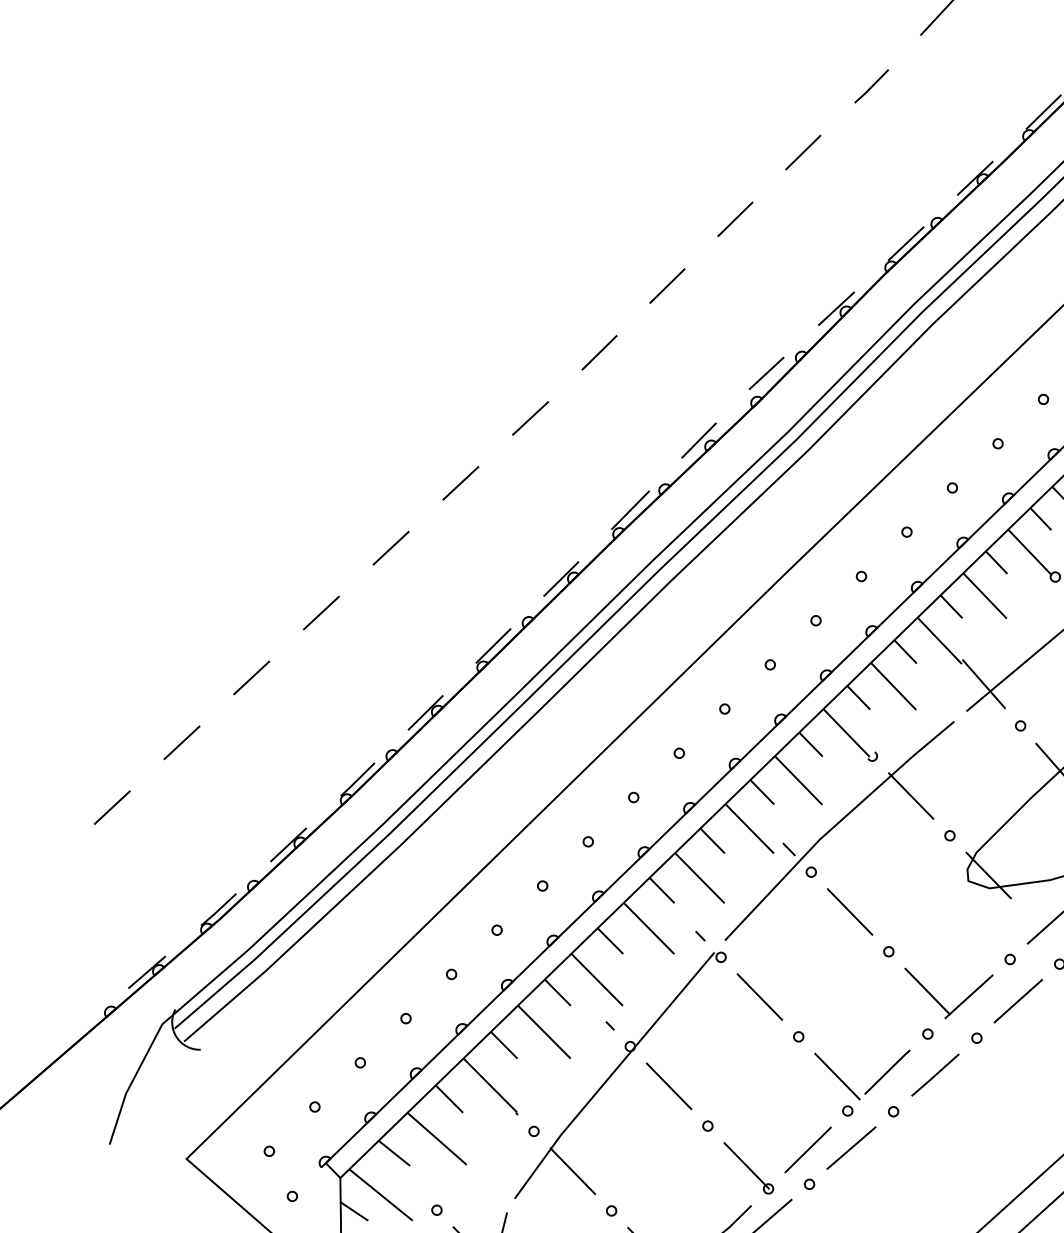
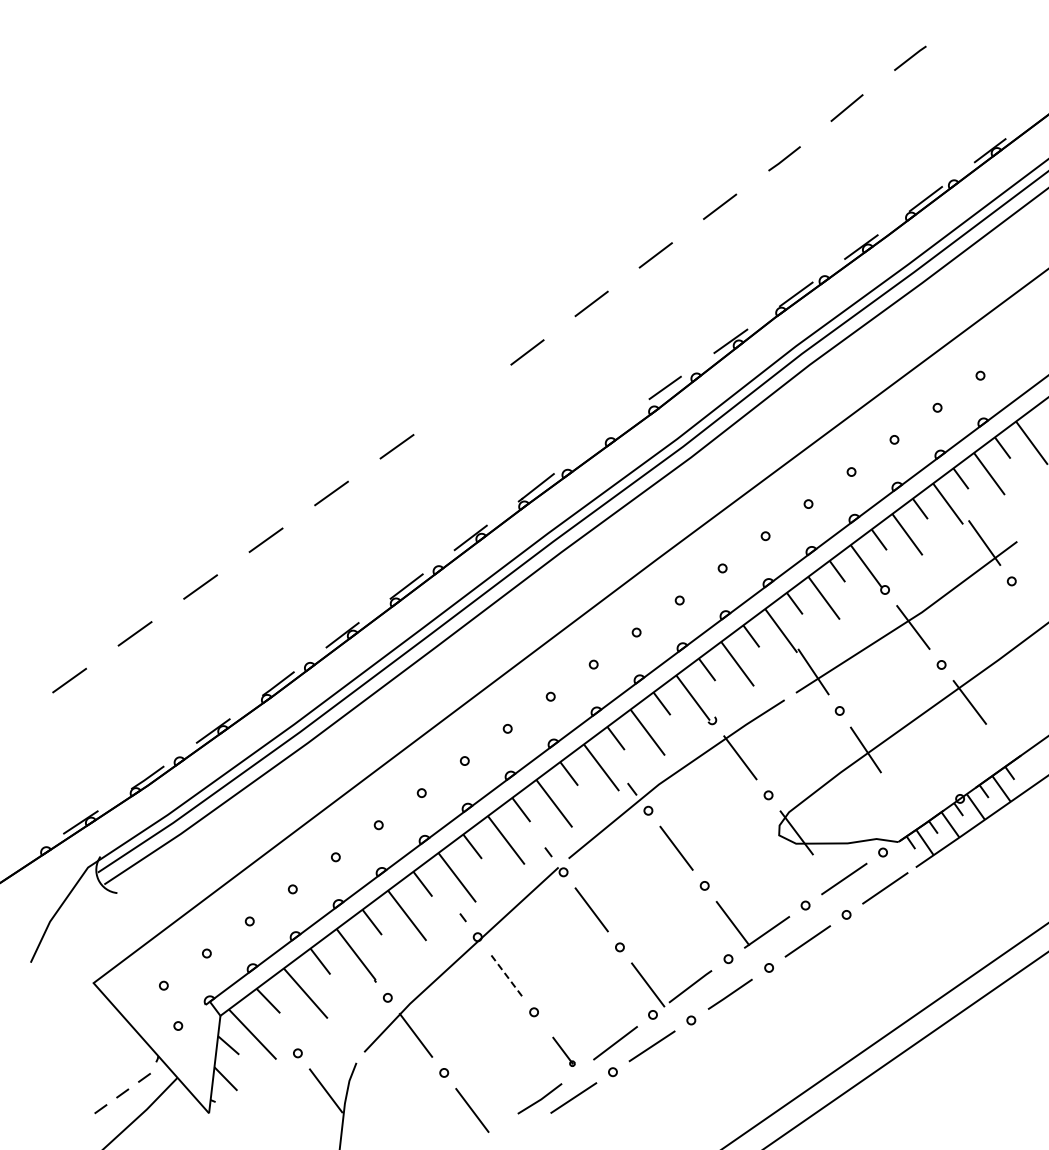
line: (530, 417) -> (462, 399), removed
line: (699, 440) -> (601, 436), removed
line: (668, 1086) -> (505, 974), solid -> dashed
part: (748, 1167) -> (563, 1051), size x0.6

